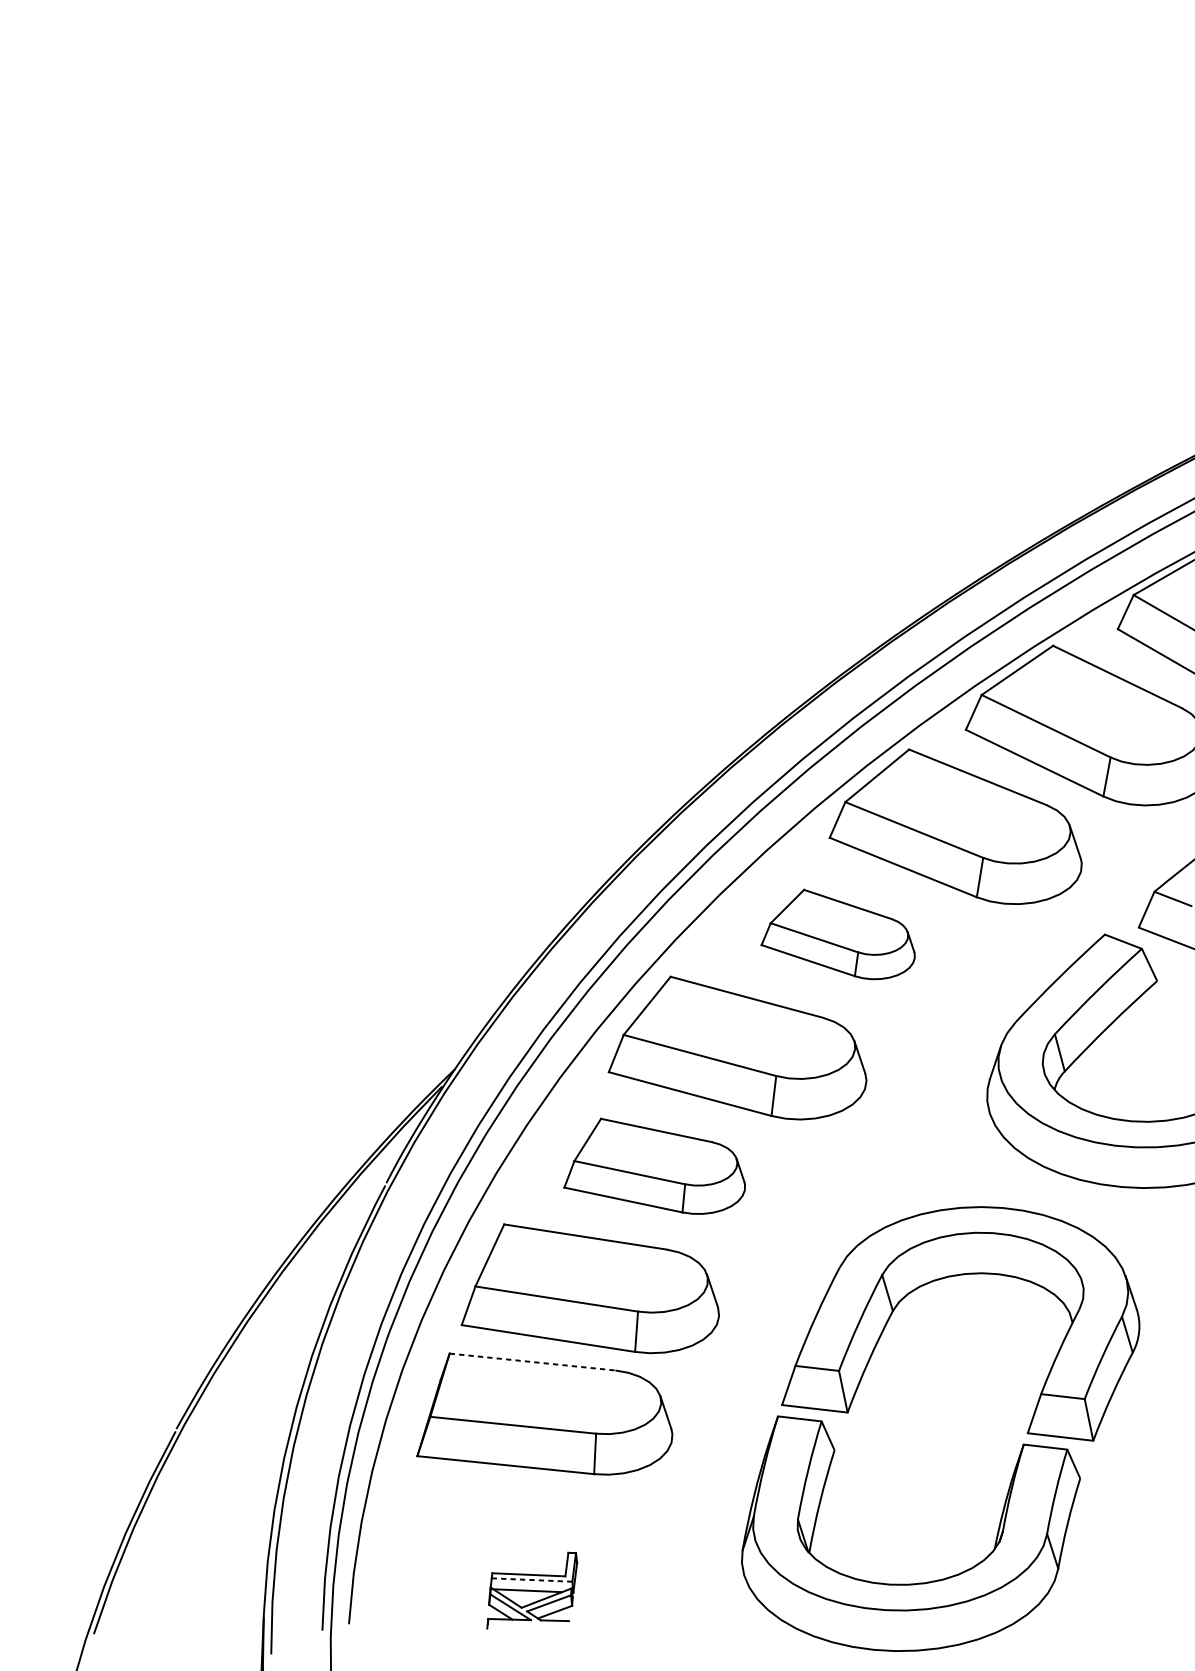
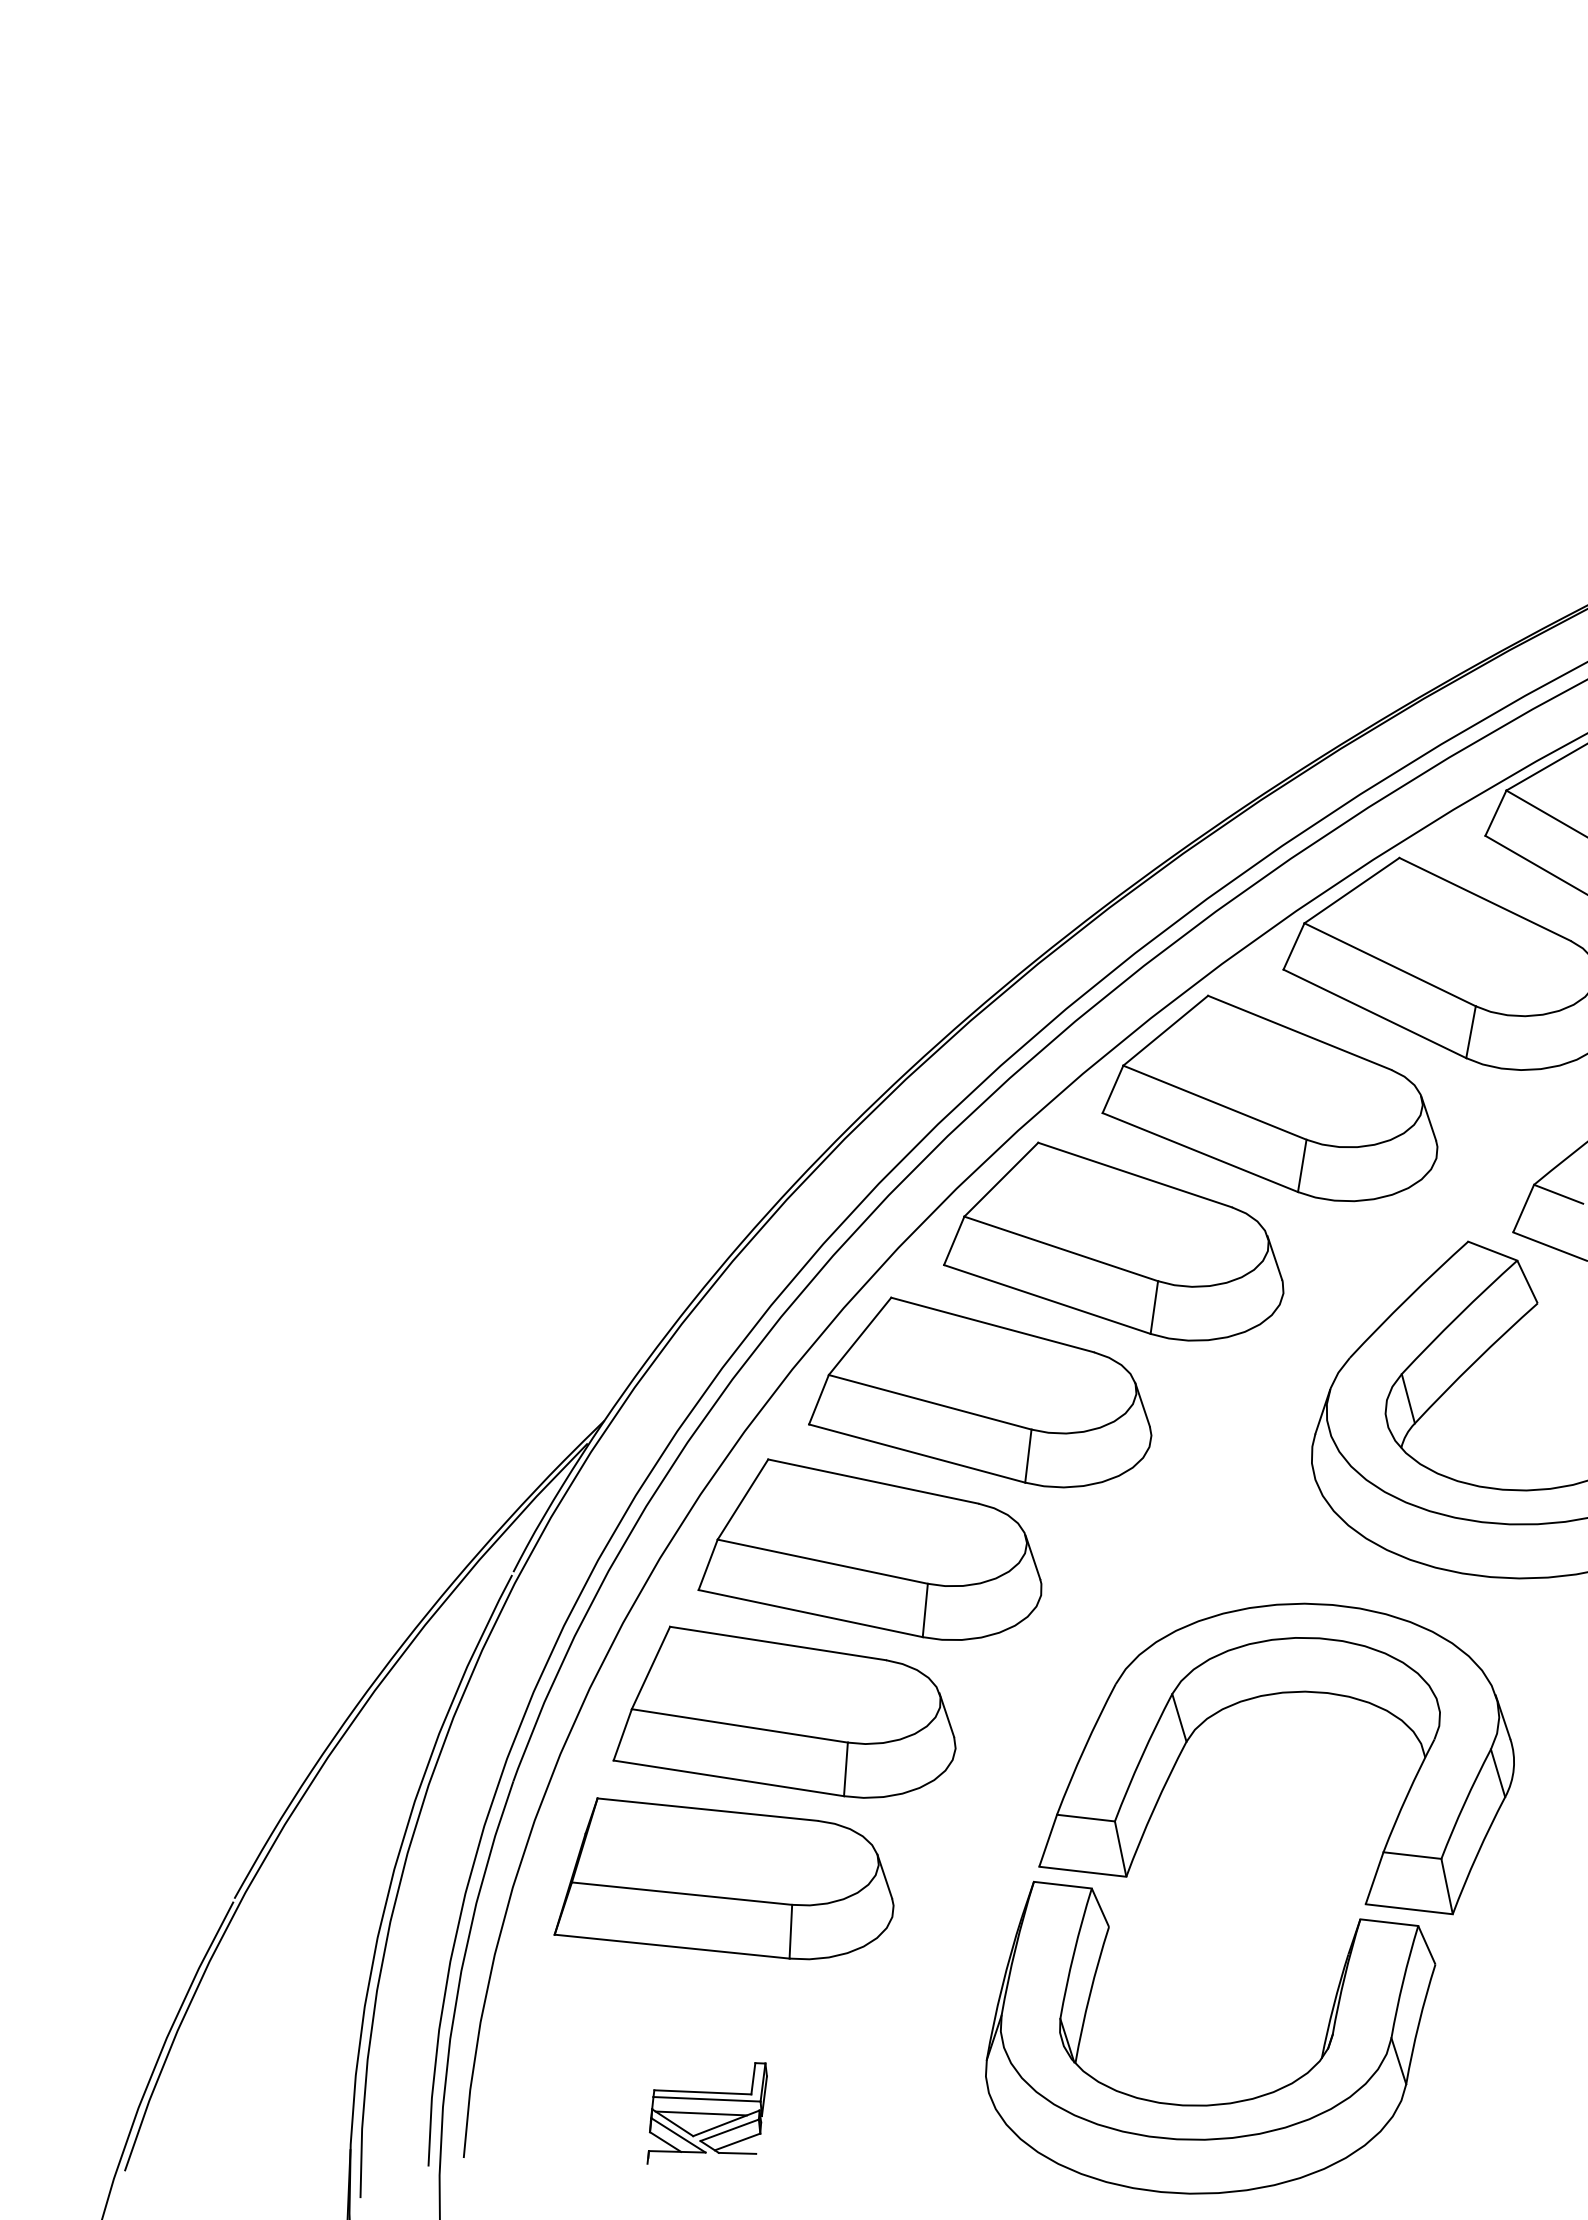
part: (837, 934) -> (1113, 1241), size x1.67
part: (654, 1166) -> (869, 1549), size x1.43
line: (532, 1361) -> (707, 1809), dashed -> solid
line: (532, 1580) -> (707, 2099), dashed -> solid

